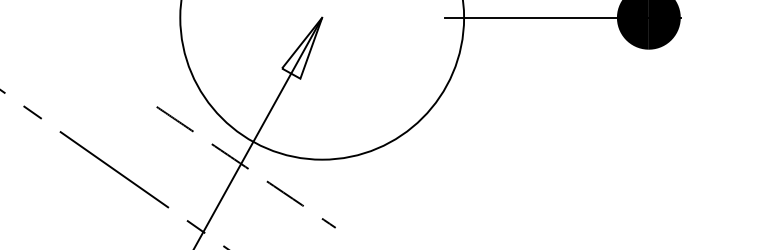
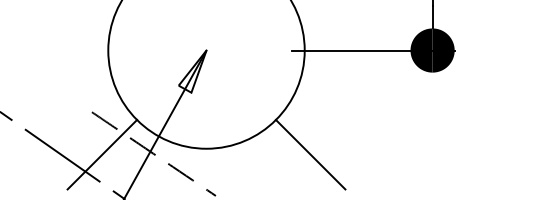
line: (171, 167) -> (102, 154), added
line: (472, 167) -> (310, 154), added

